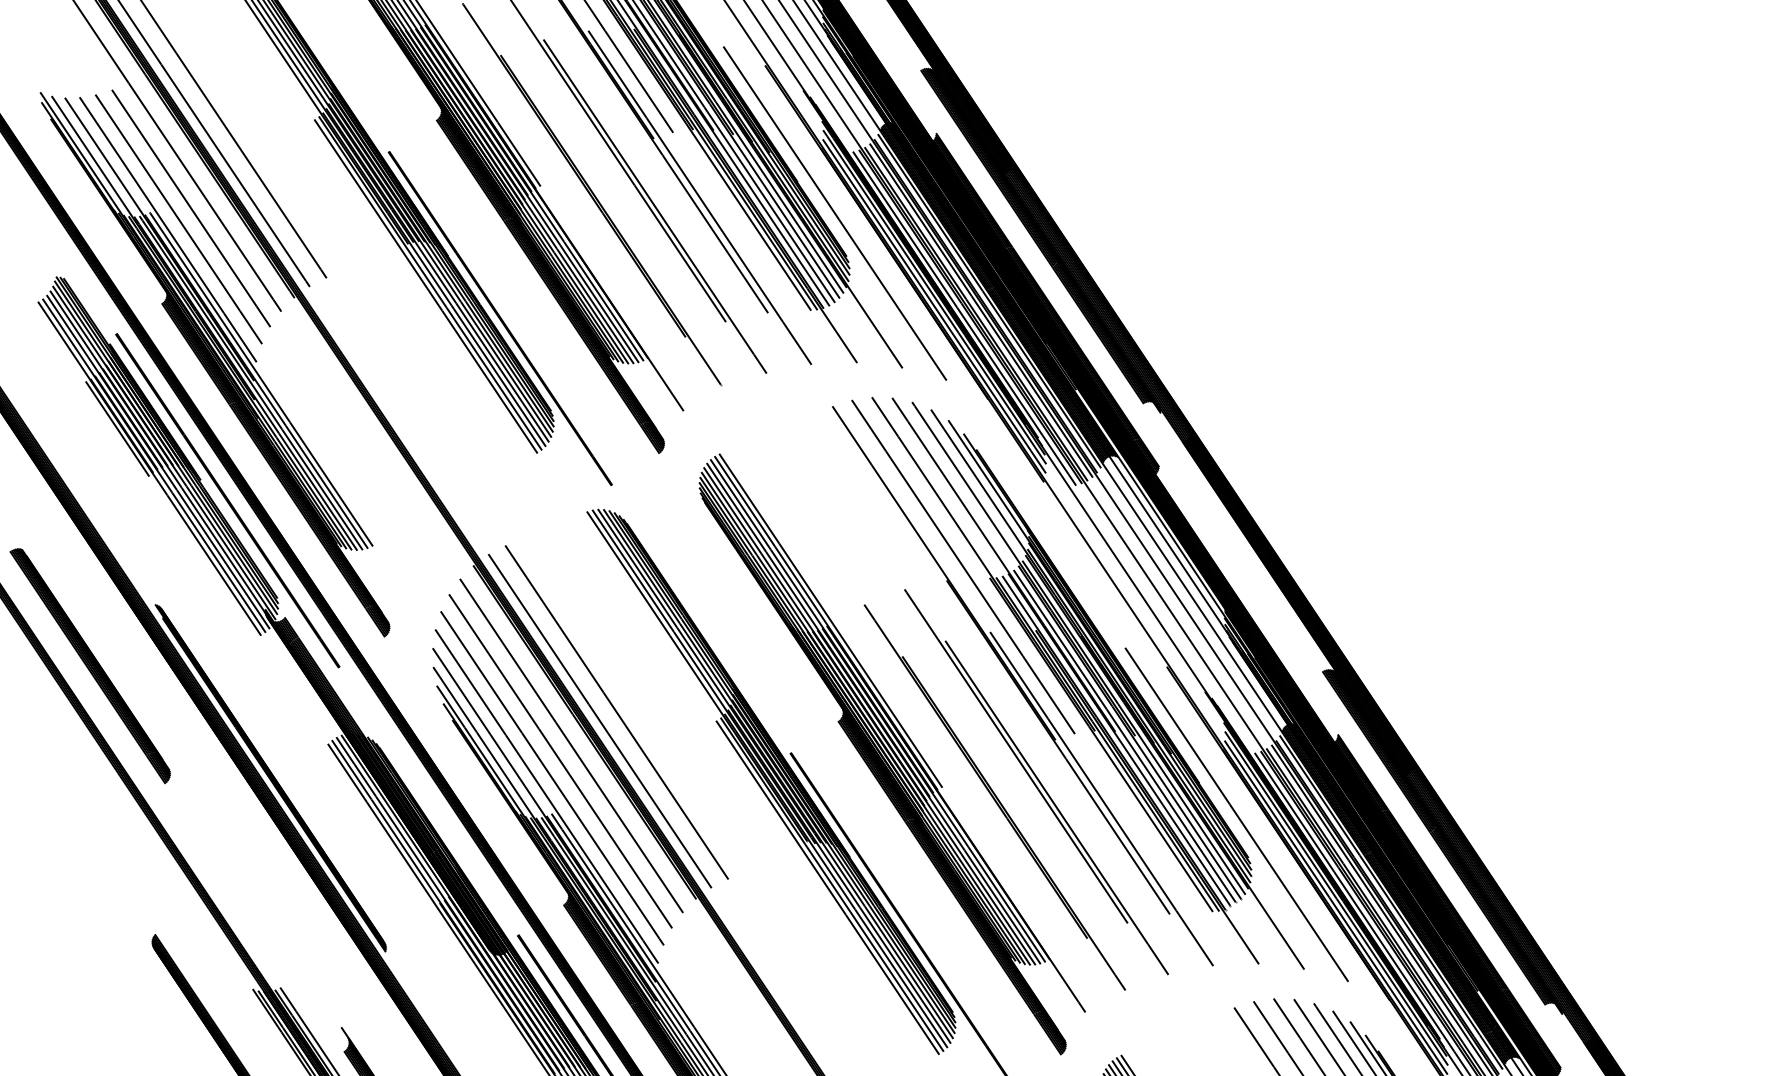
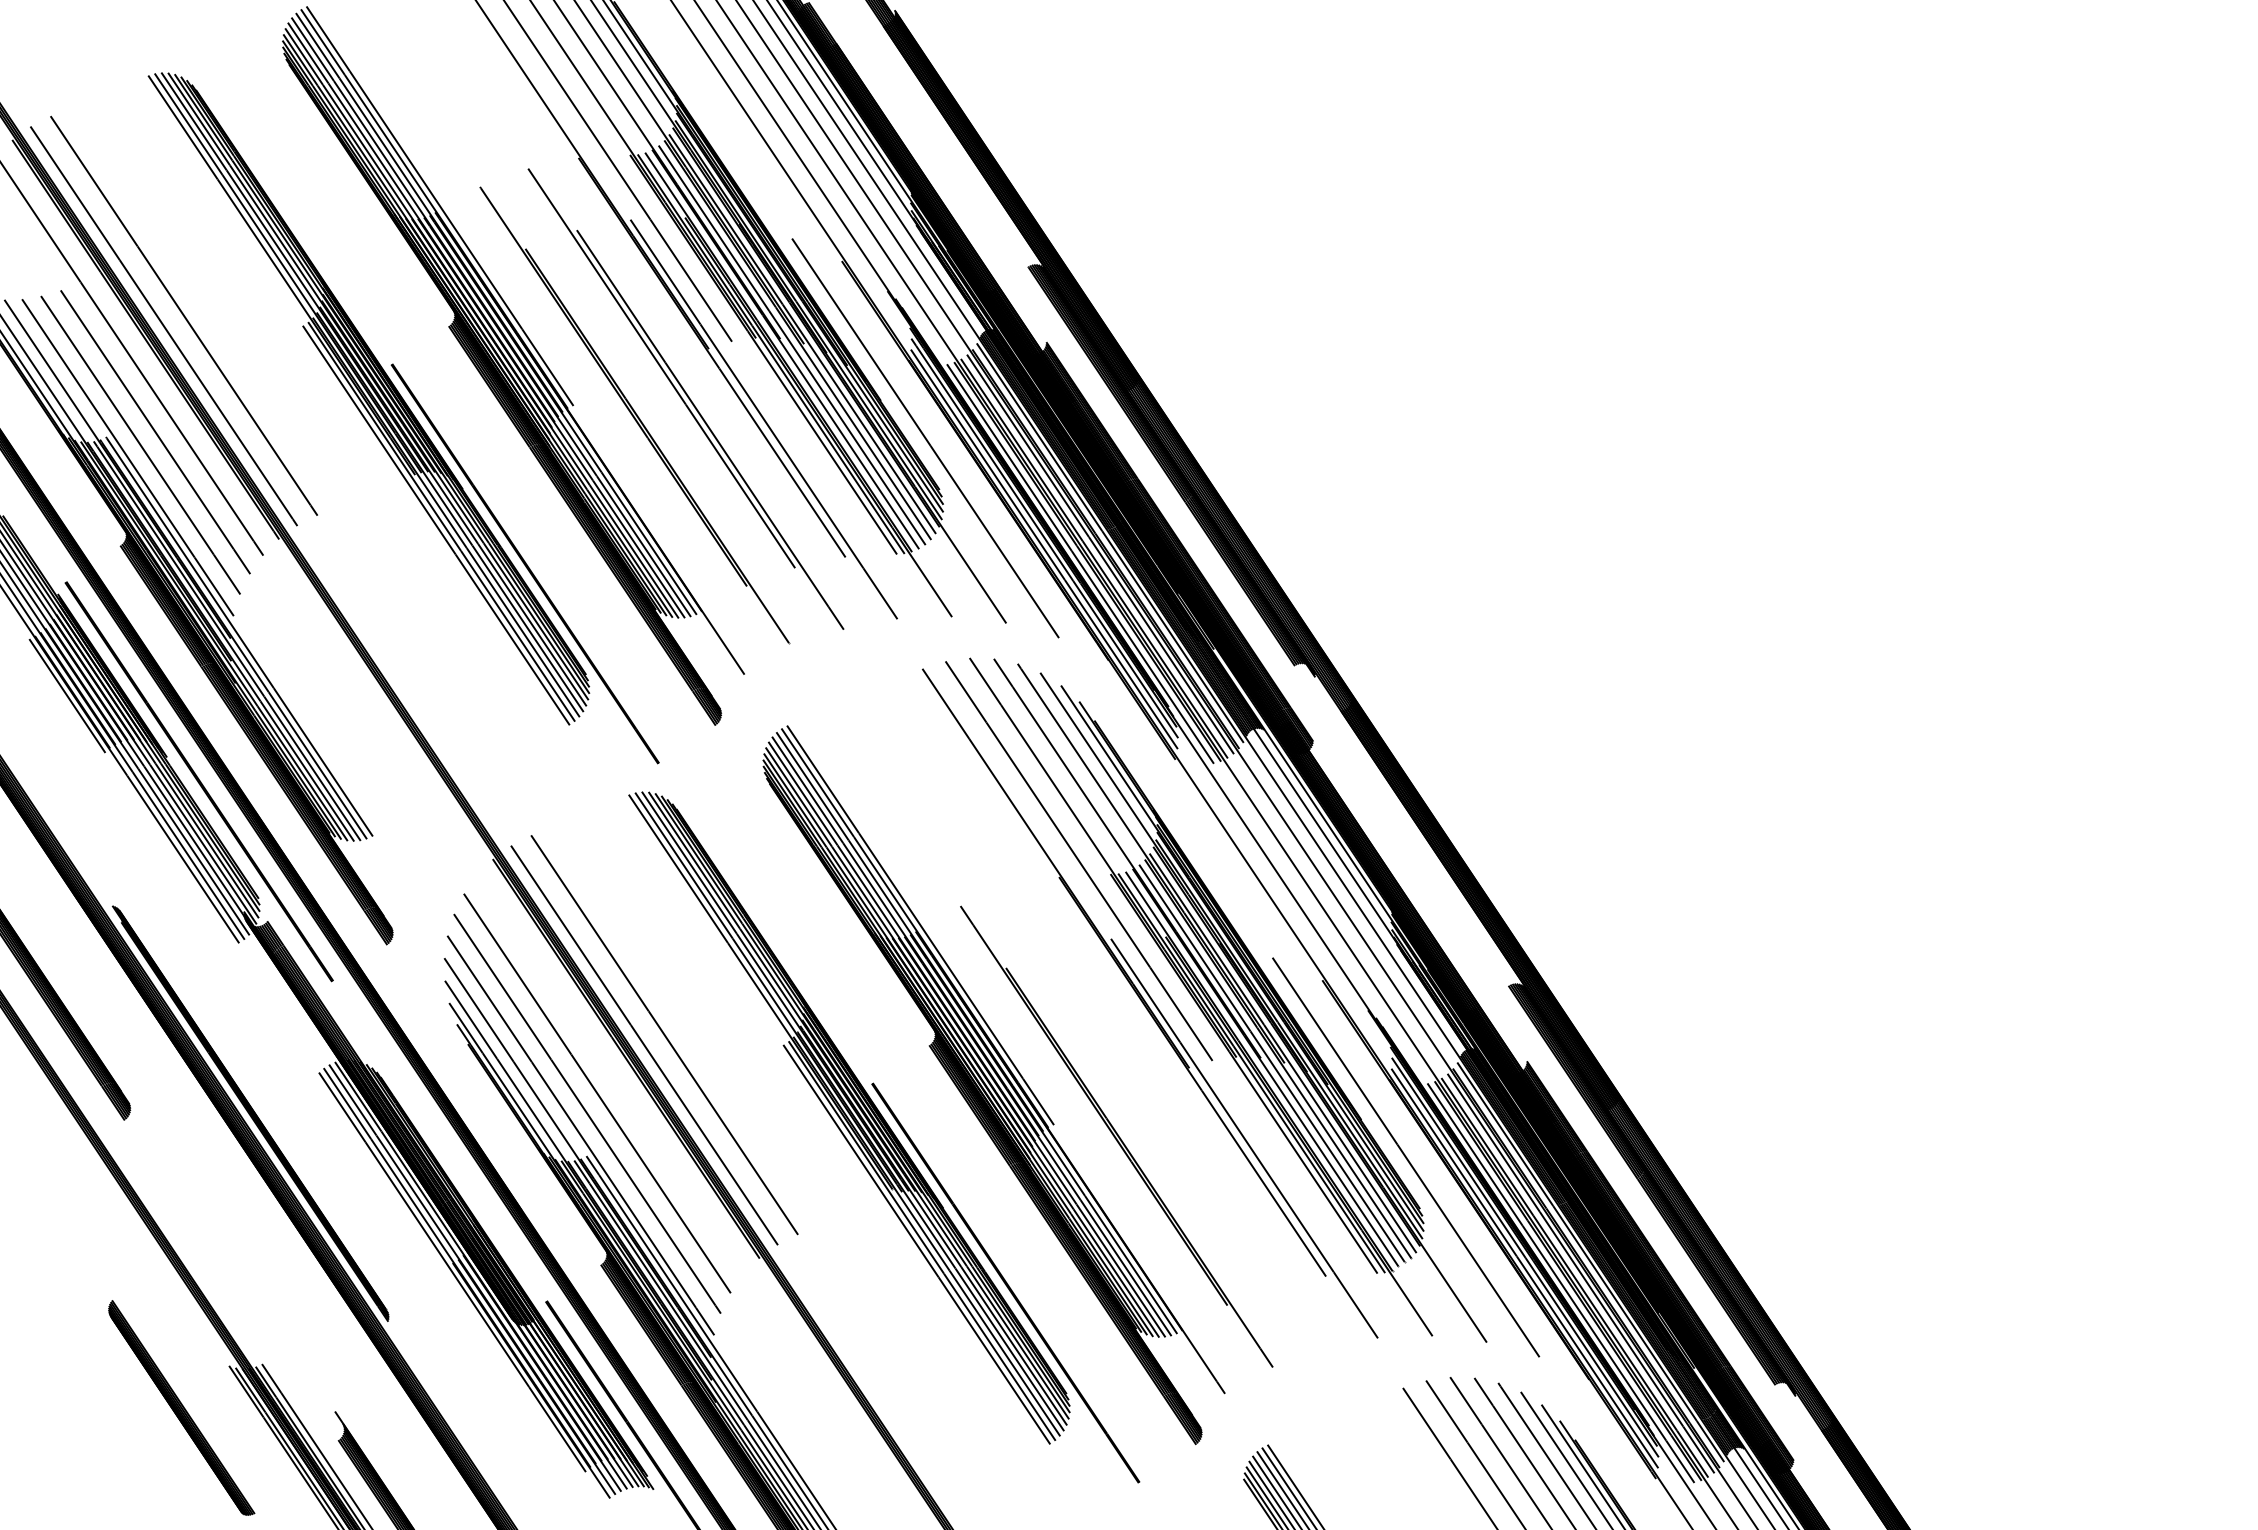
line: (571, 745) -> (610, 1074), removed
part: (1036, 782) -> (1166, 1118), removed

